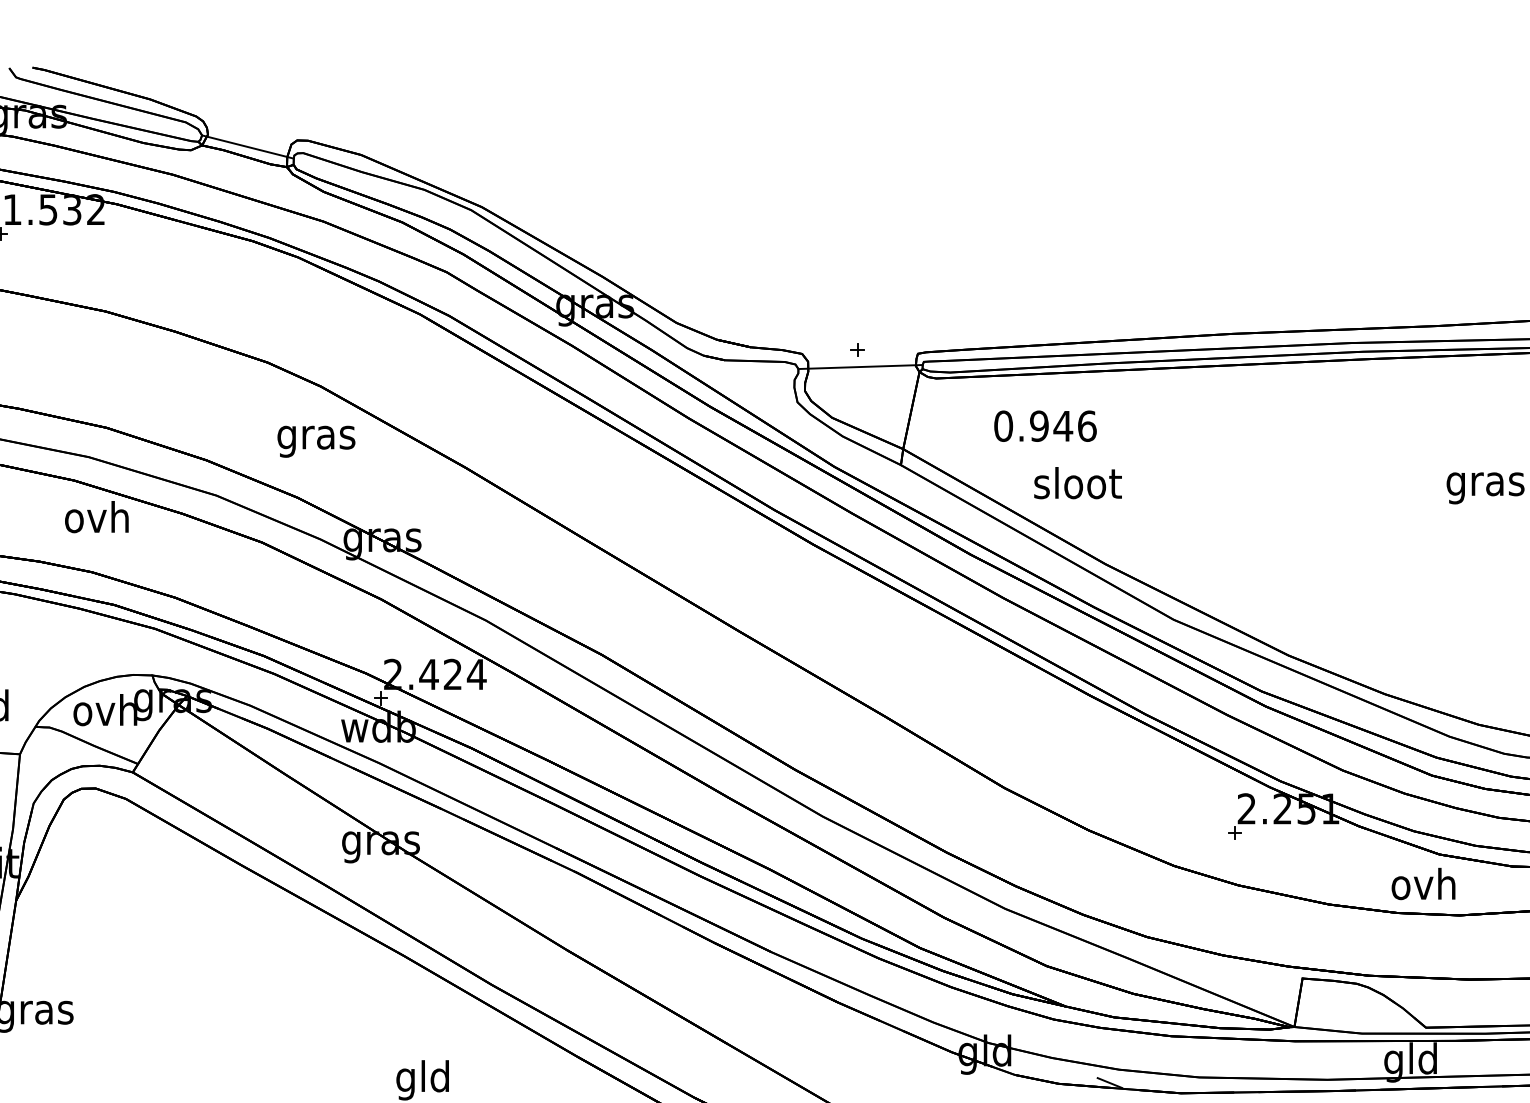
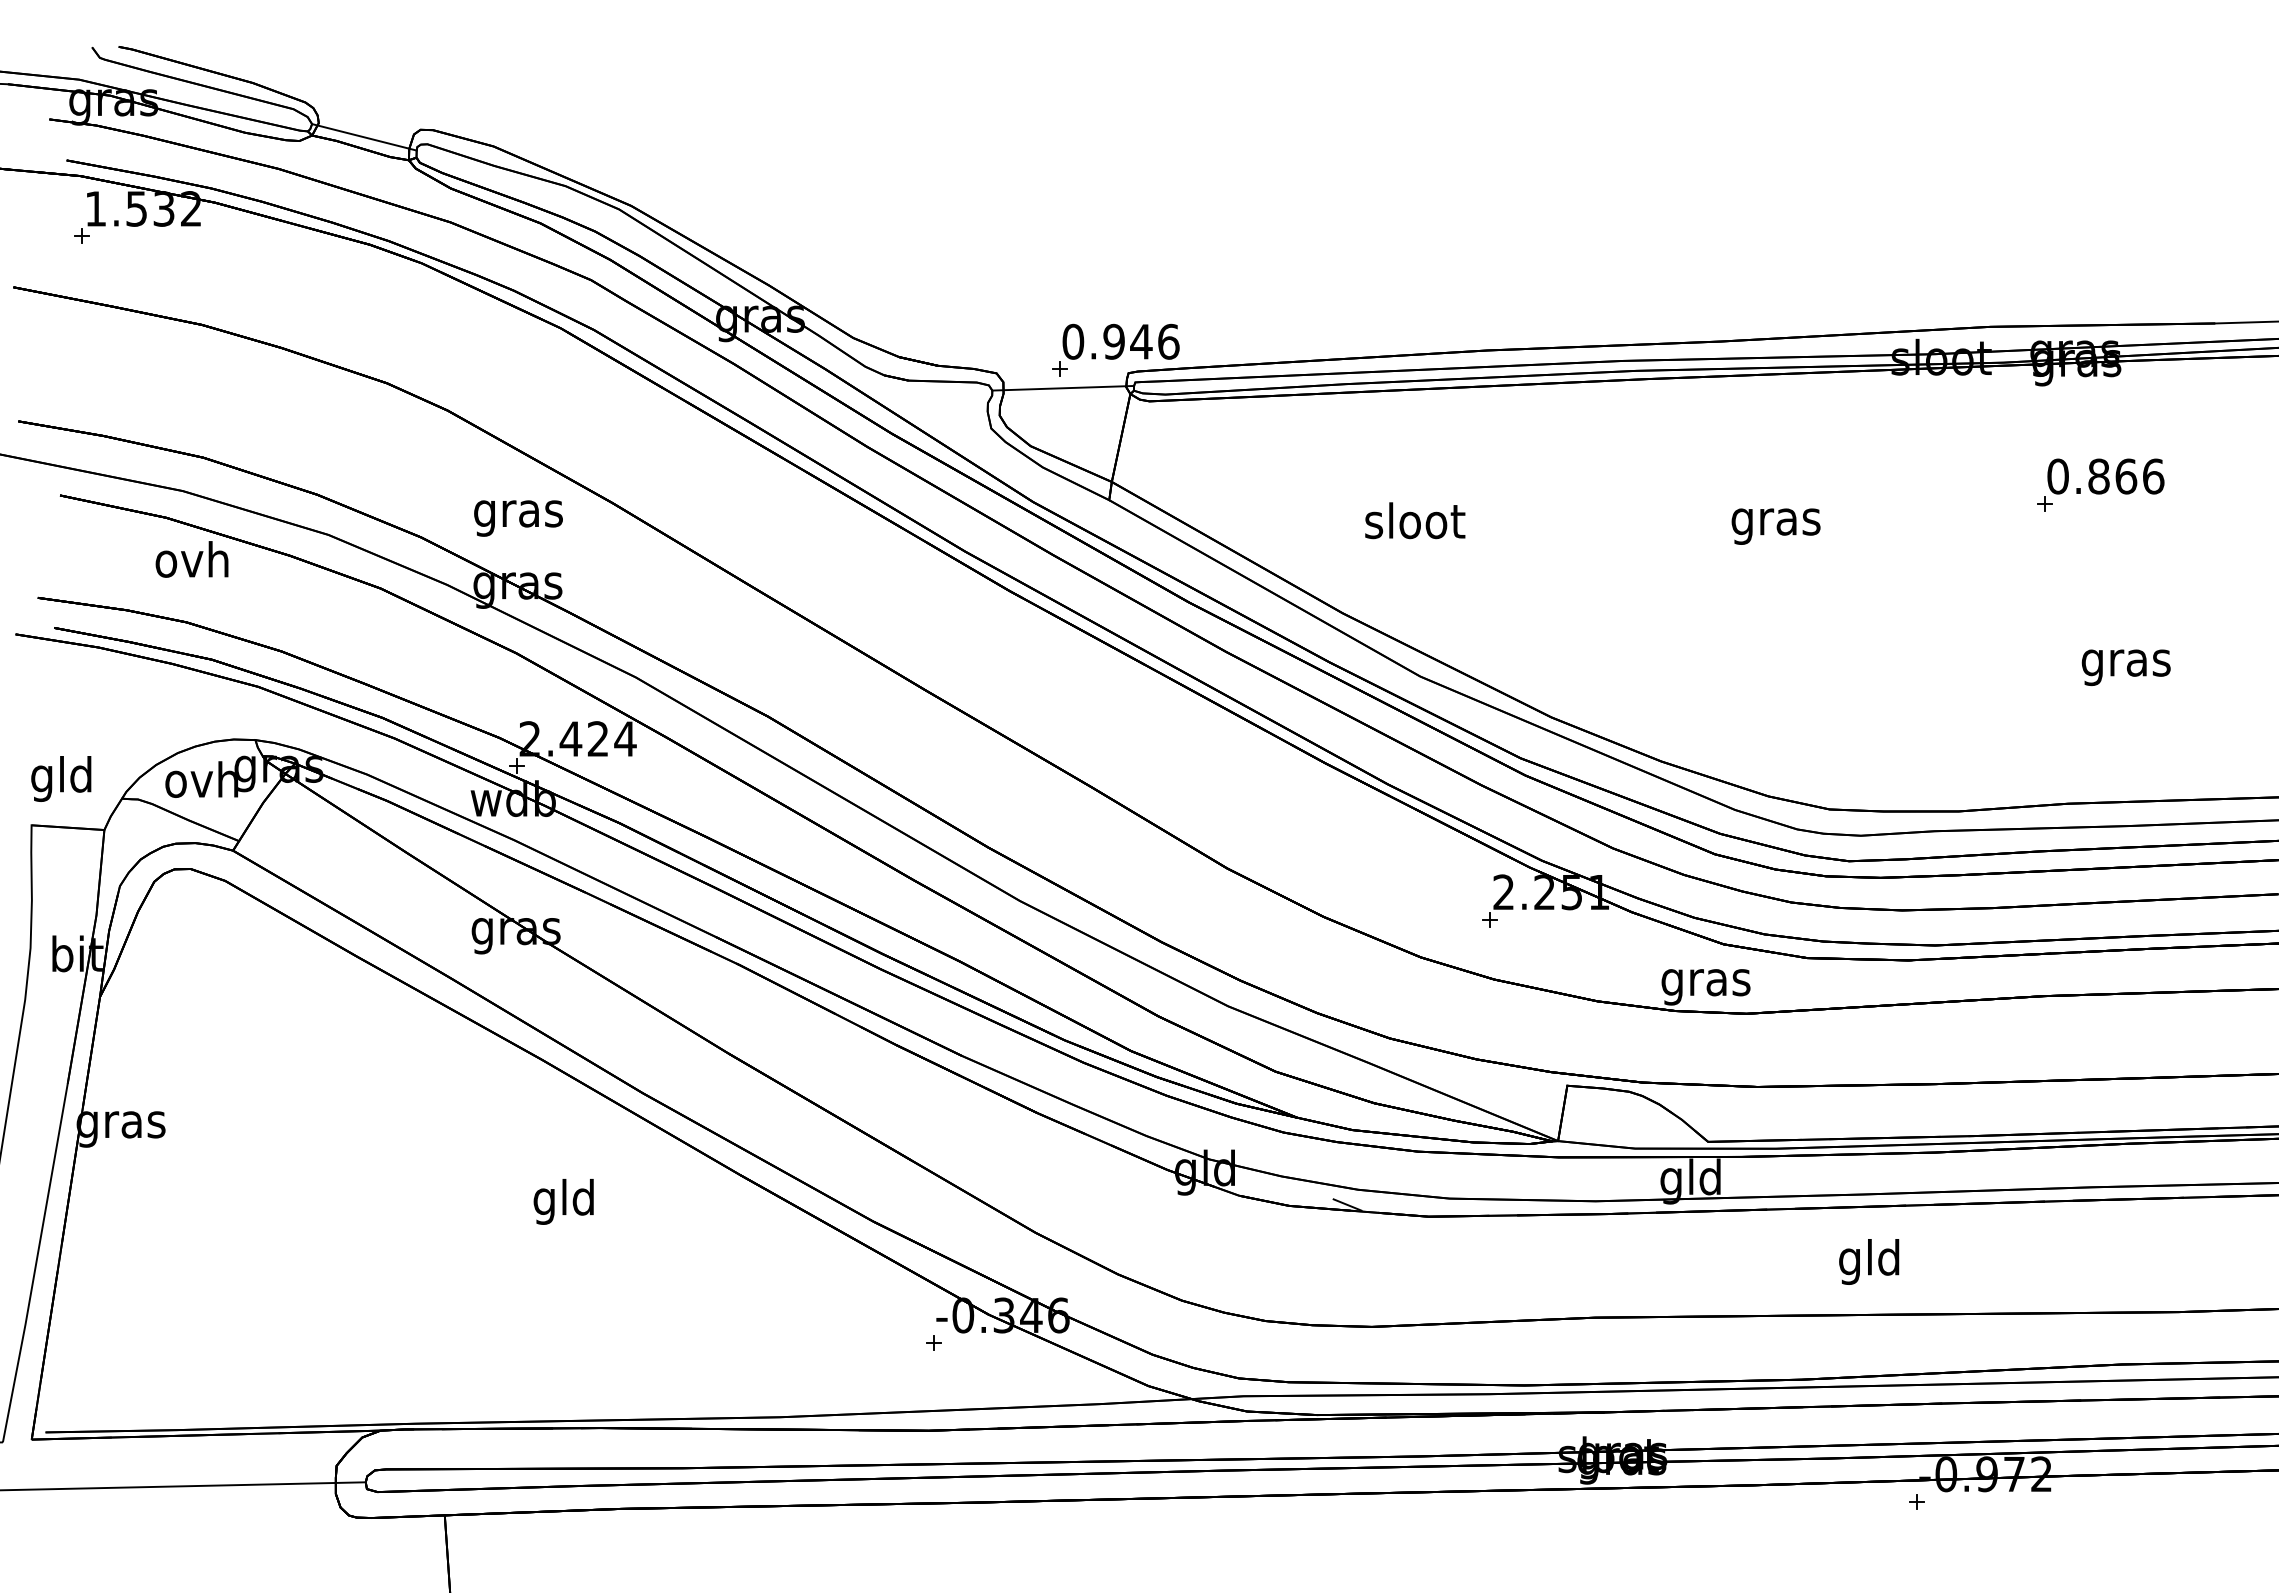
text: (1044, 425) -> (1120, 341), moved
text: (316, 441) -> (518, 518), moved
text: (1078, 482) -> (1415, 520), moved
text: (1423, 887) -> (1705, 982), ovh -> gras

